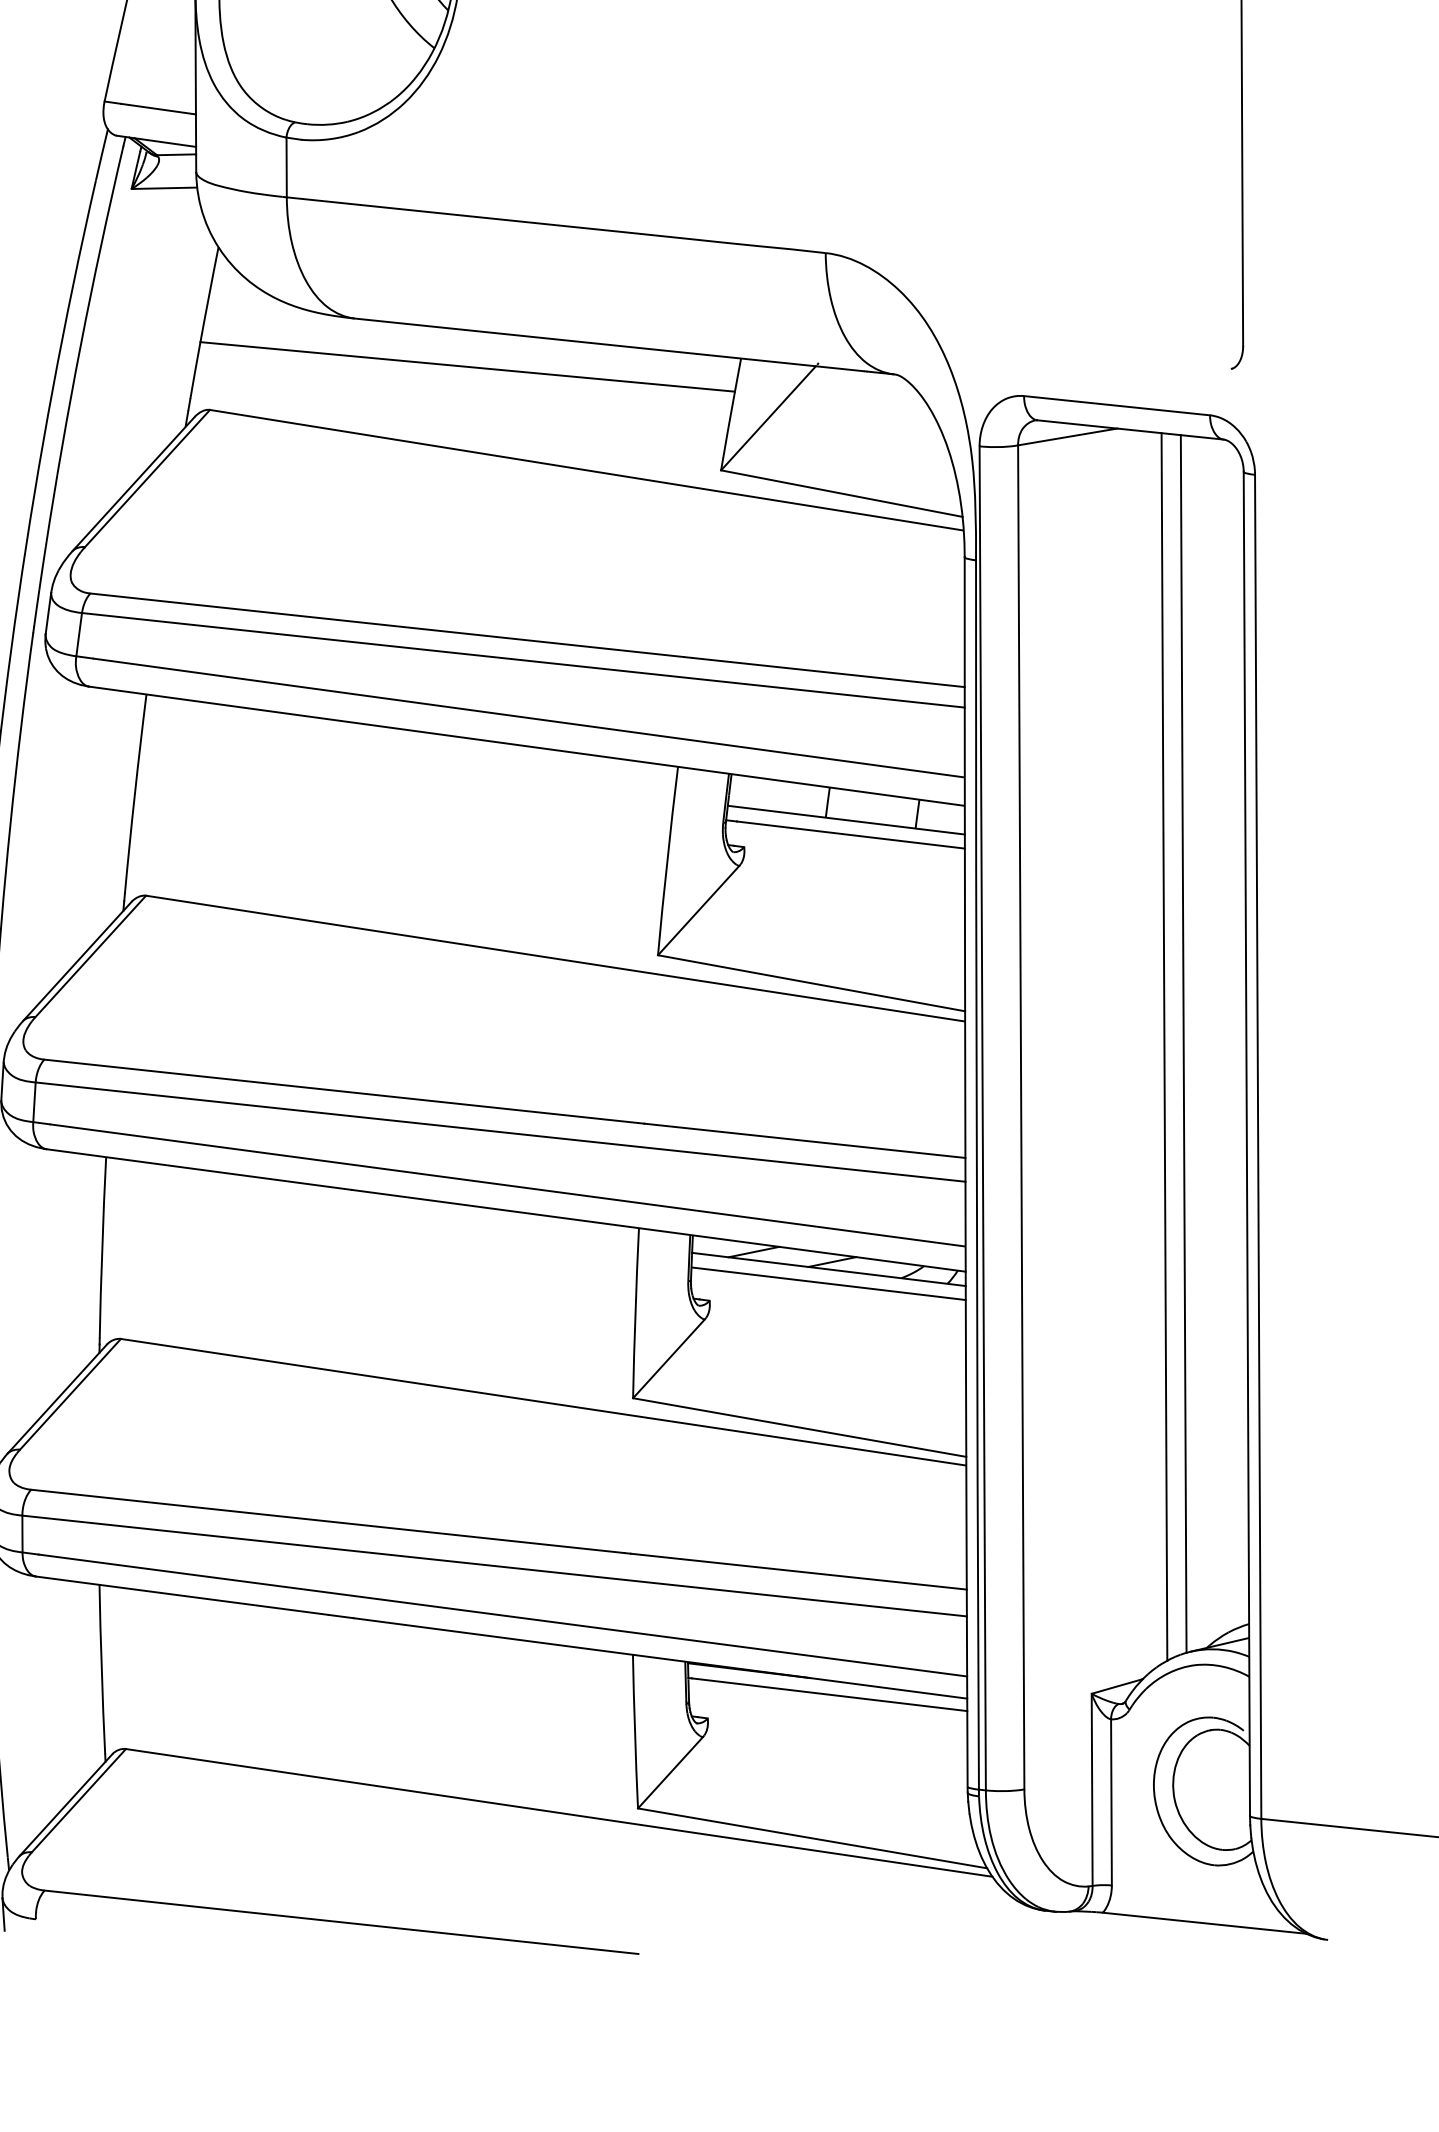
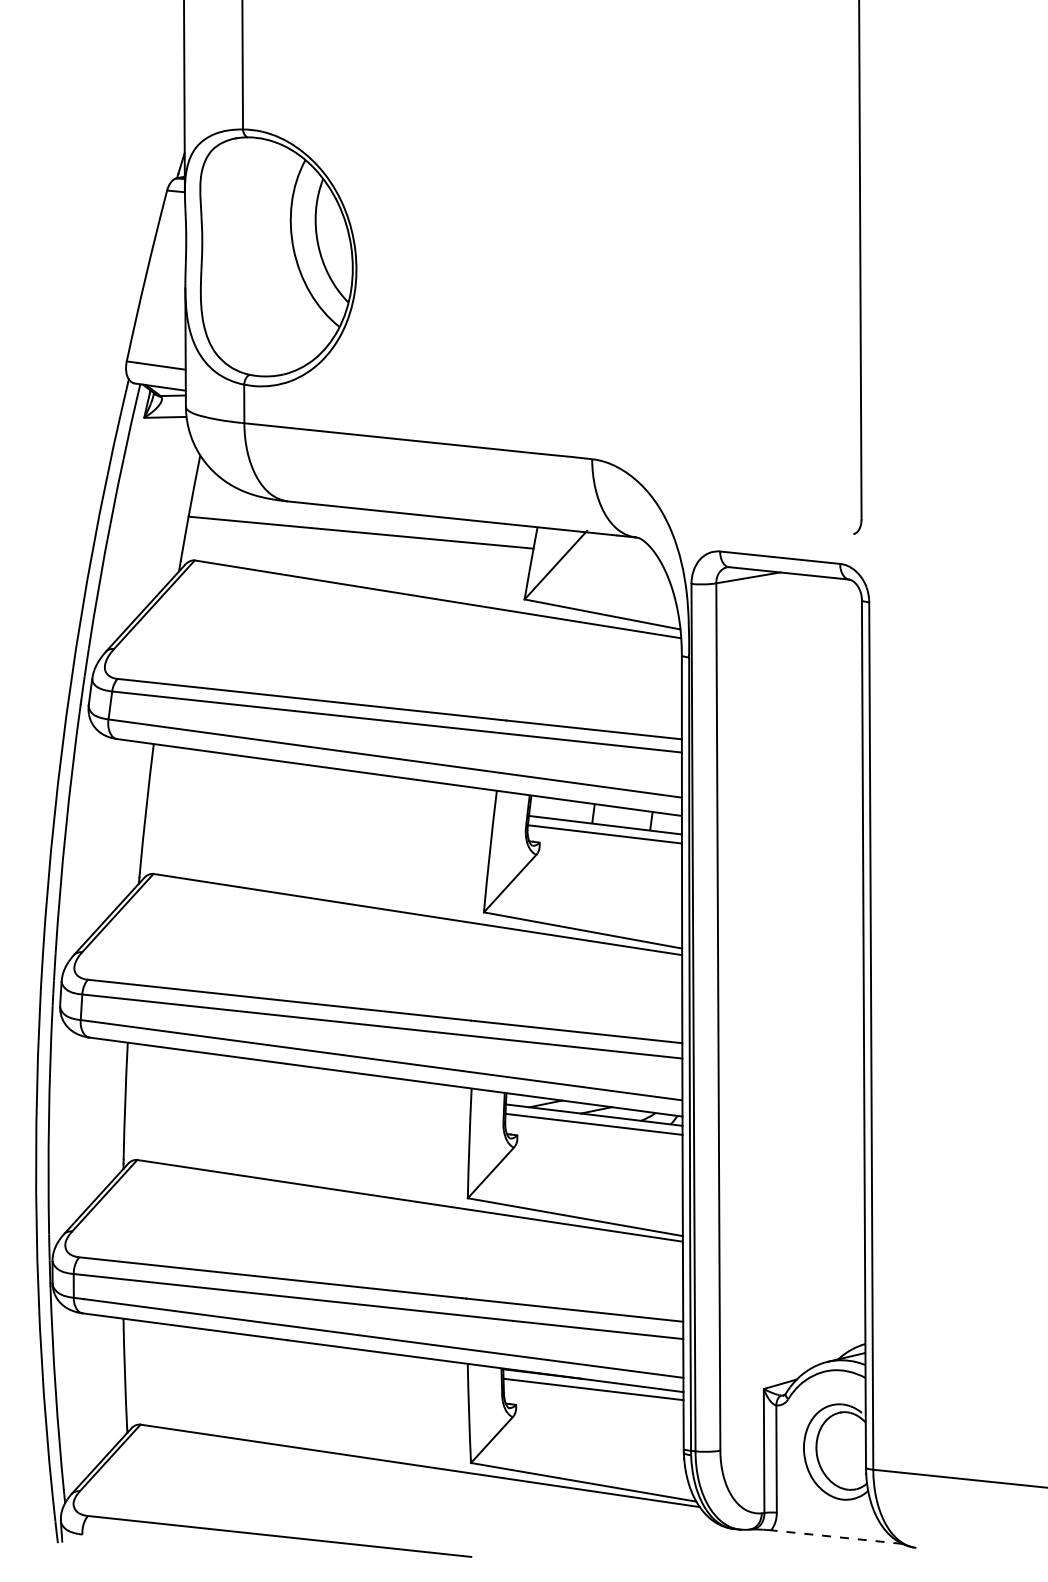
line: (1184, 1043) -> (823, 969), removed
line: (1164, 1046) -> (810, 971), removed
line: (1204, 1923) -> (836, 1537), solid -> dashed

